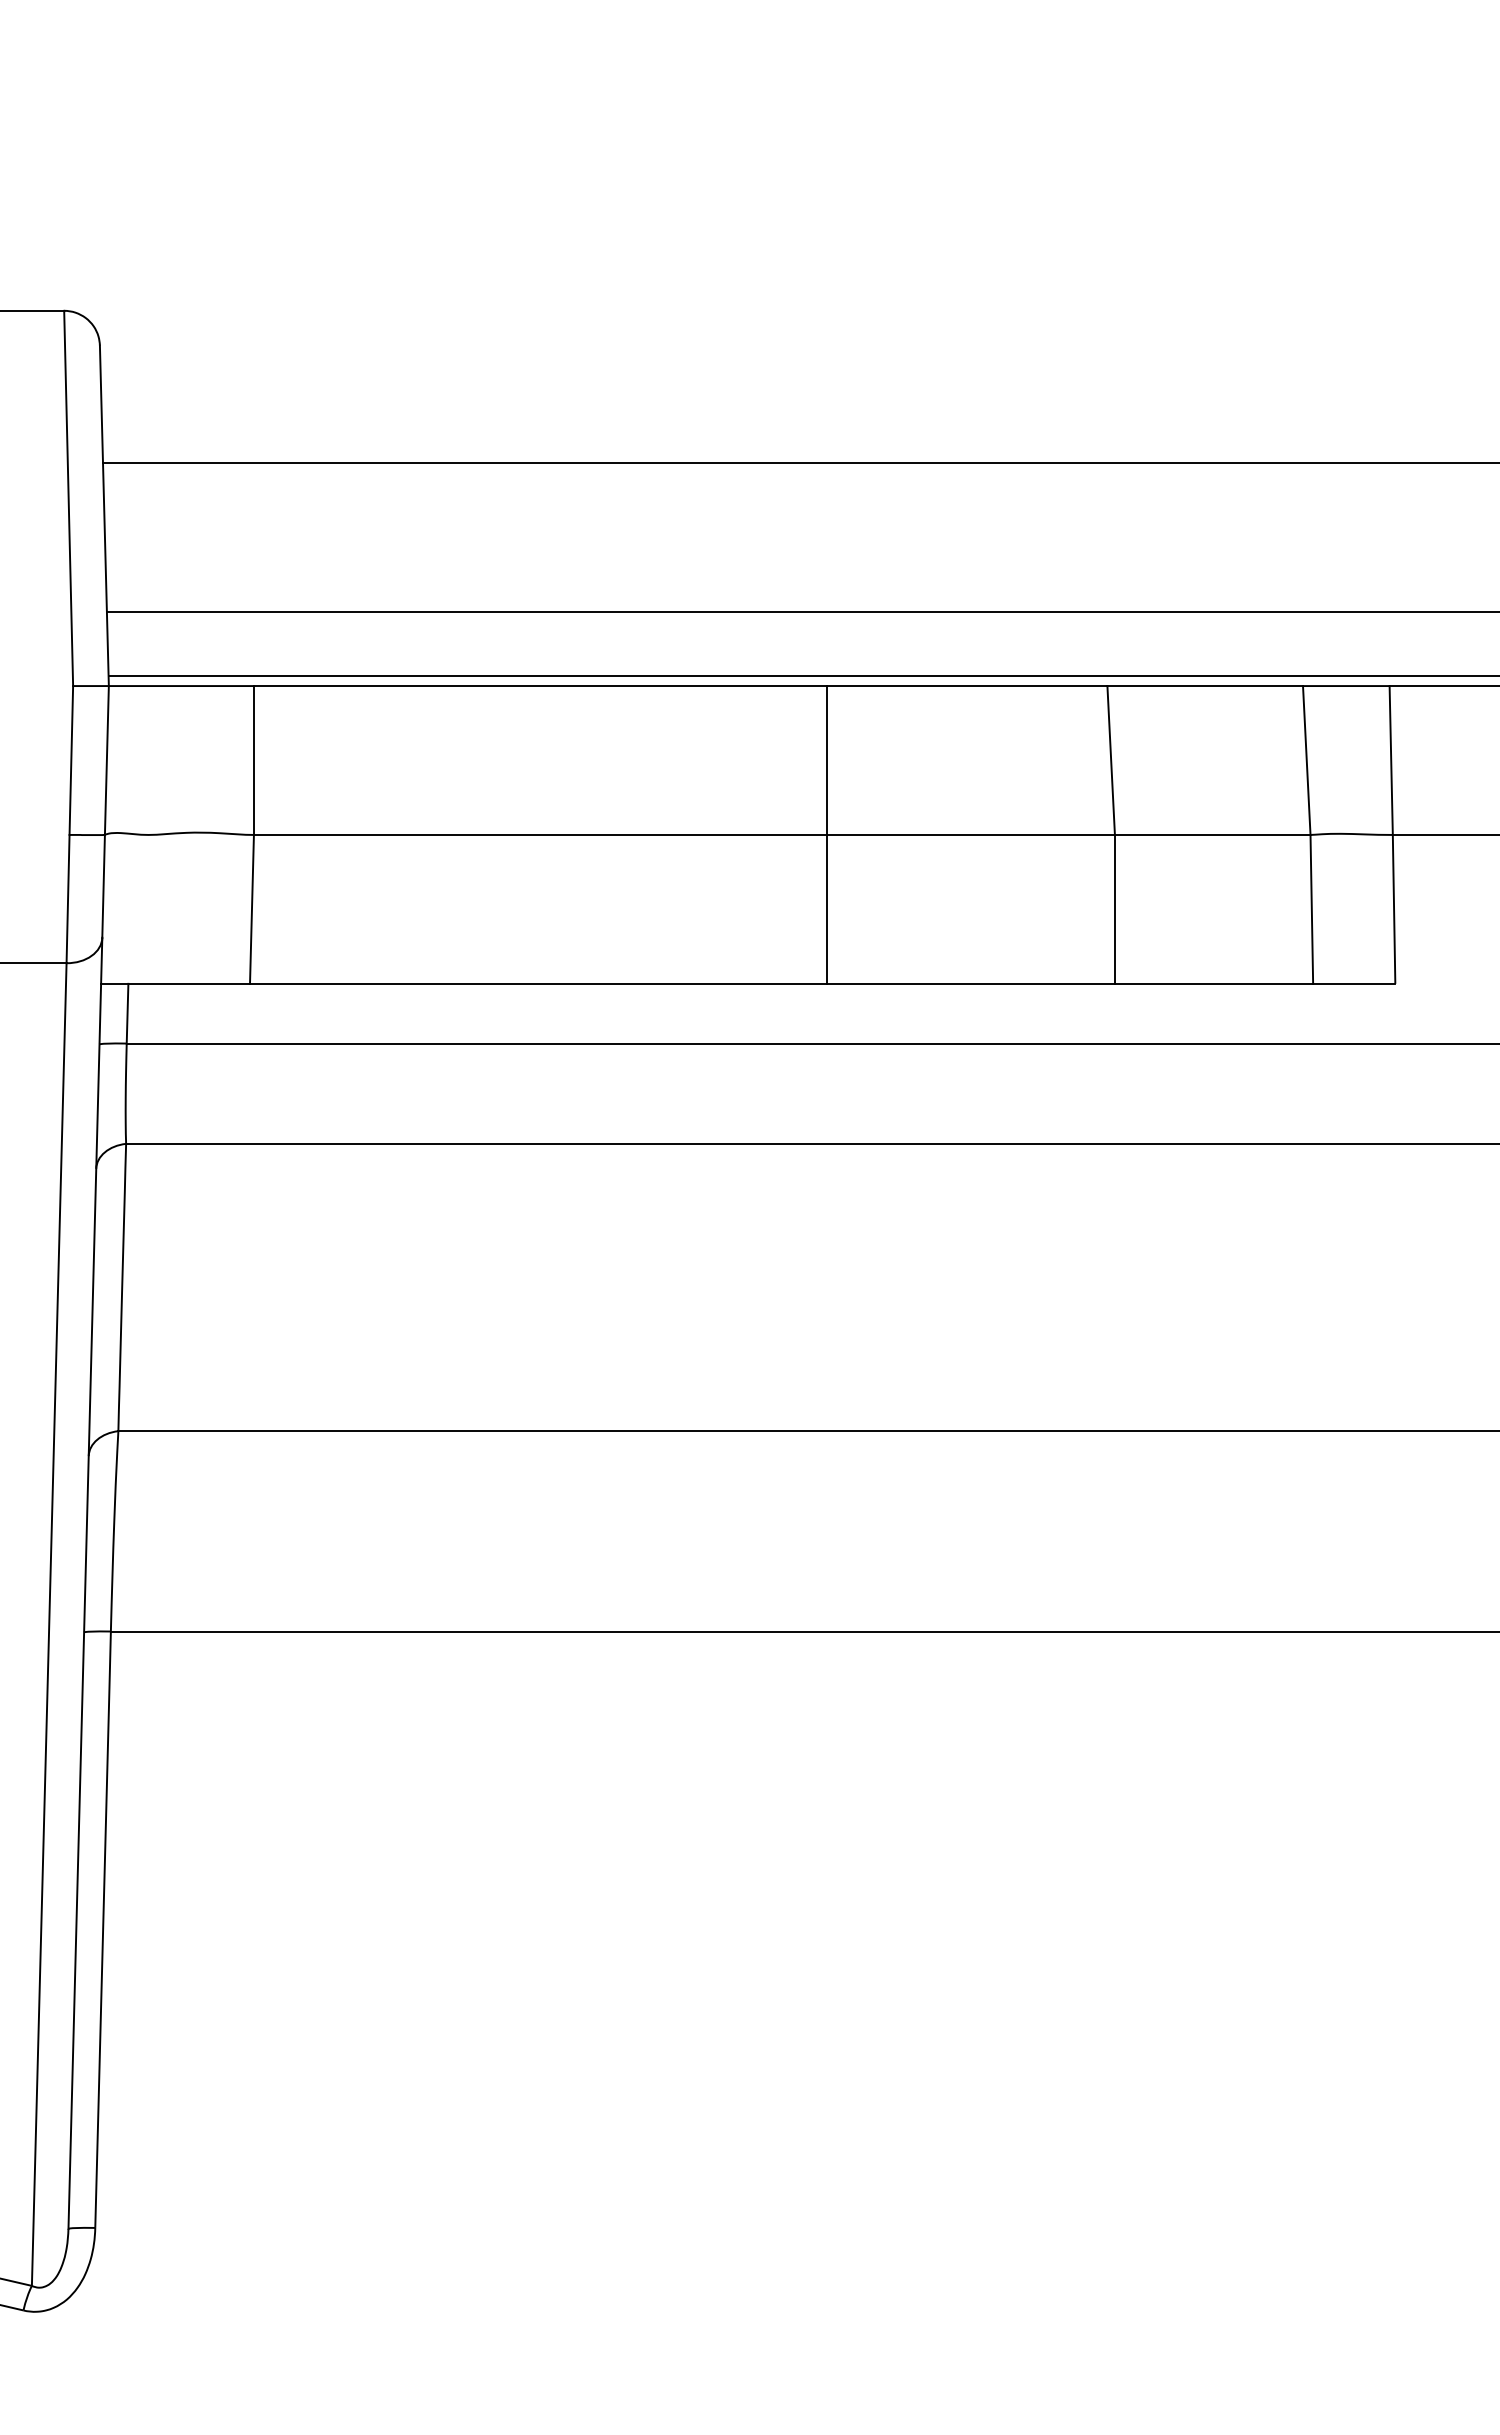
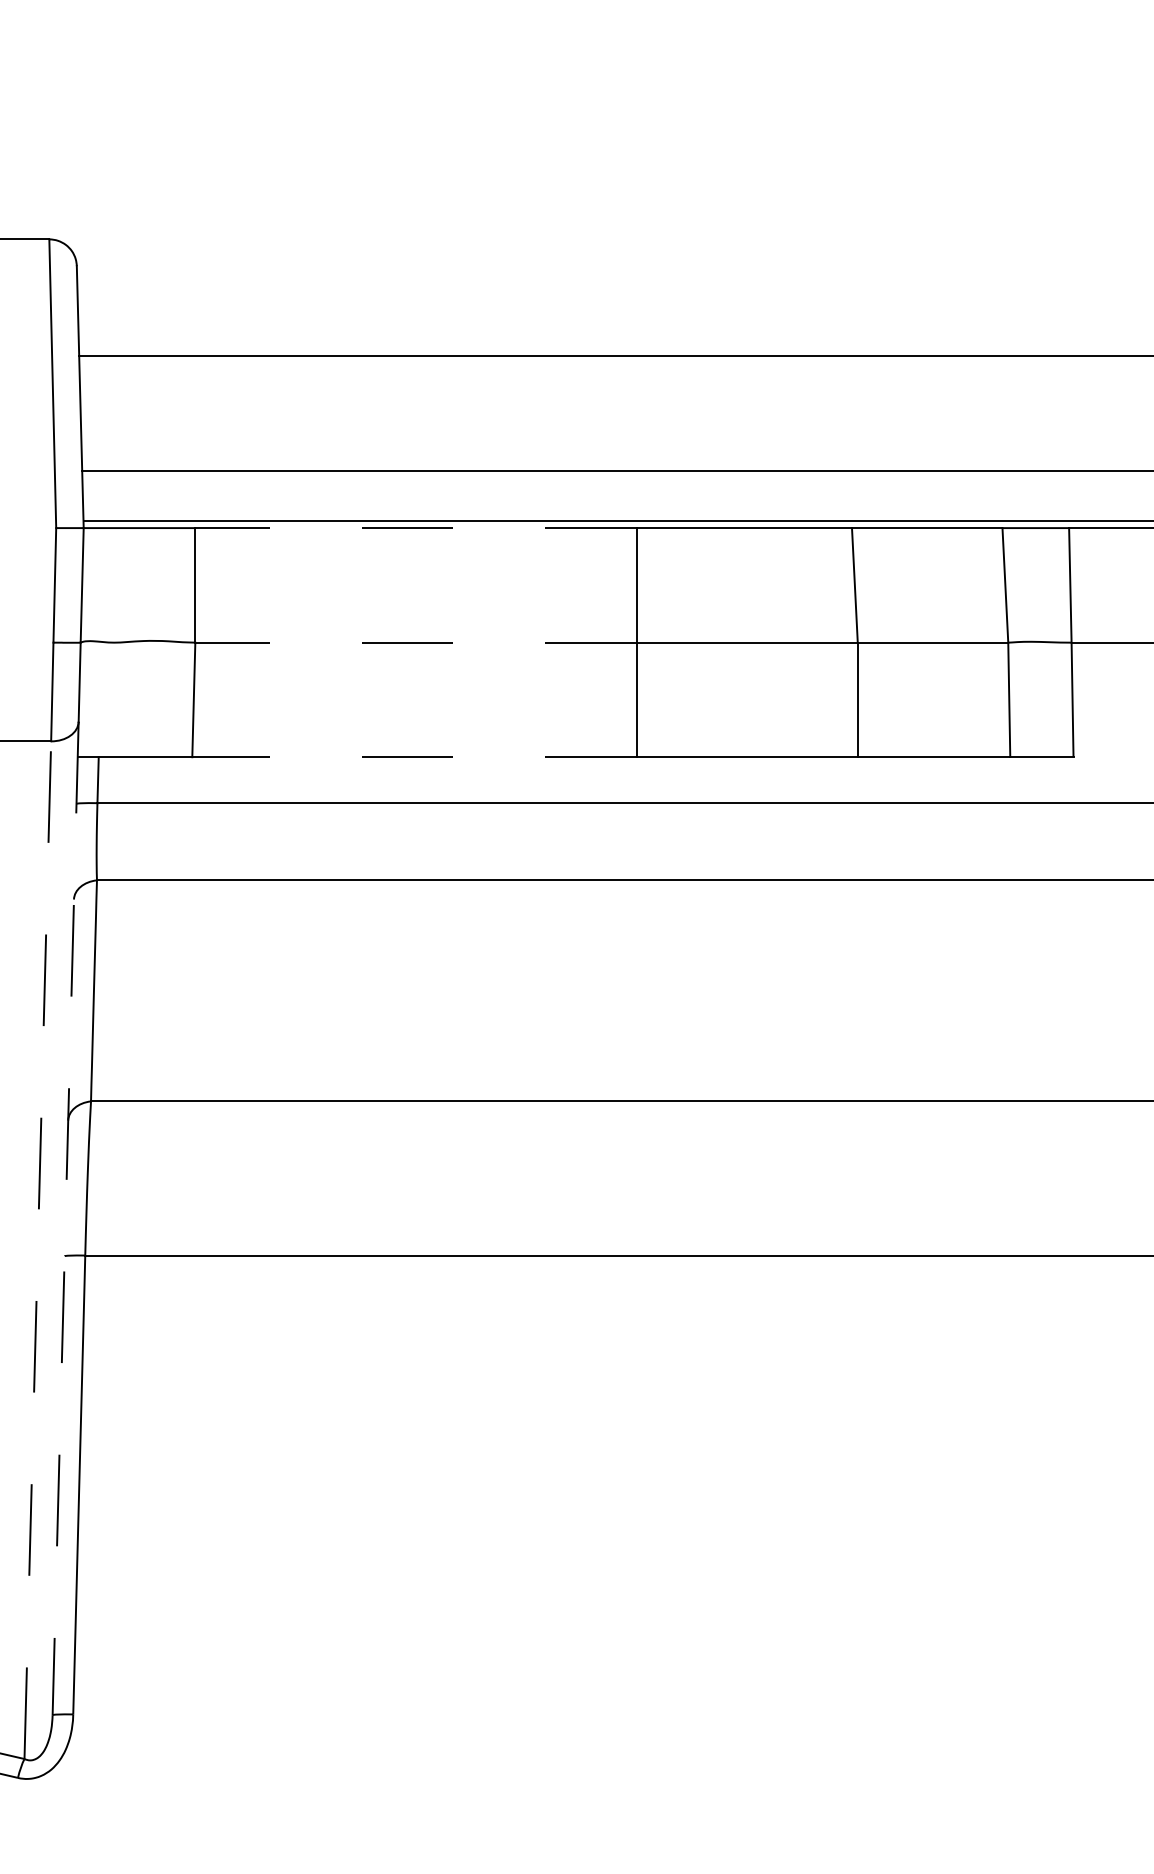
line: (540, 686) -> (415, 528), solid -> dashed
line: (540, 834) -> (415, 642), solid -> dashed
line: (538, 983) -> (414, 756), solid -> dashed
line: (85, 1583) -> (65, 1218), solid -> dashed
line: (49, 1624) -> (38, 1250), solid -> dashed

